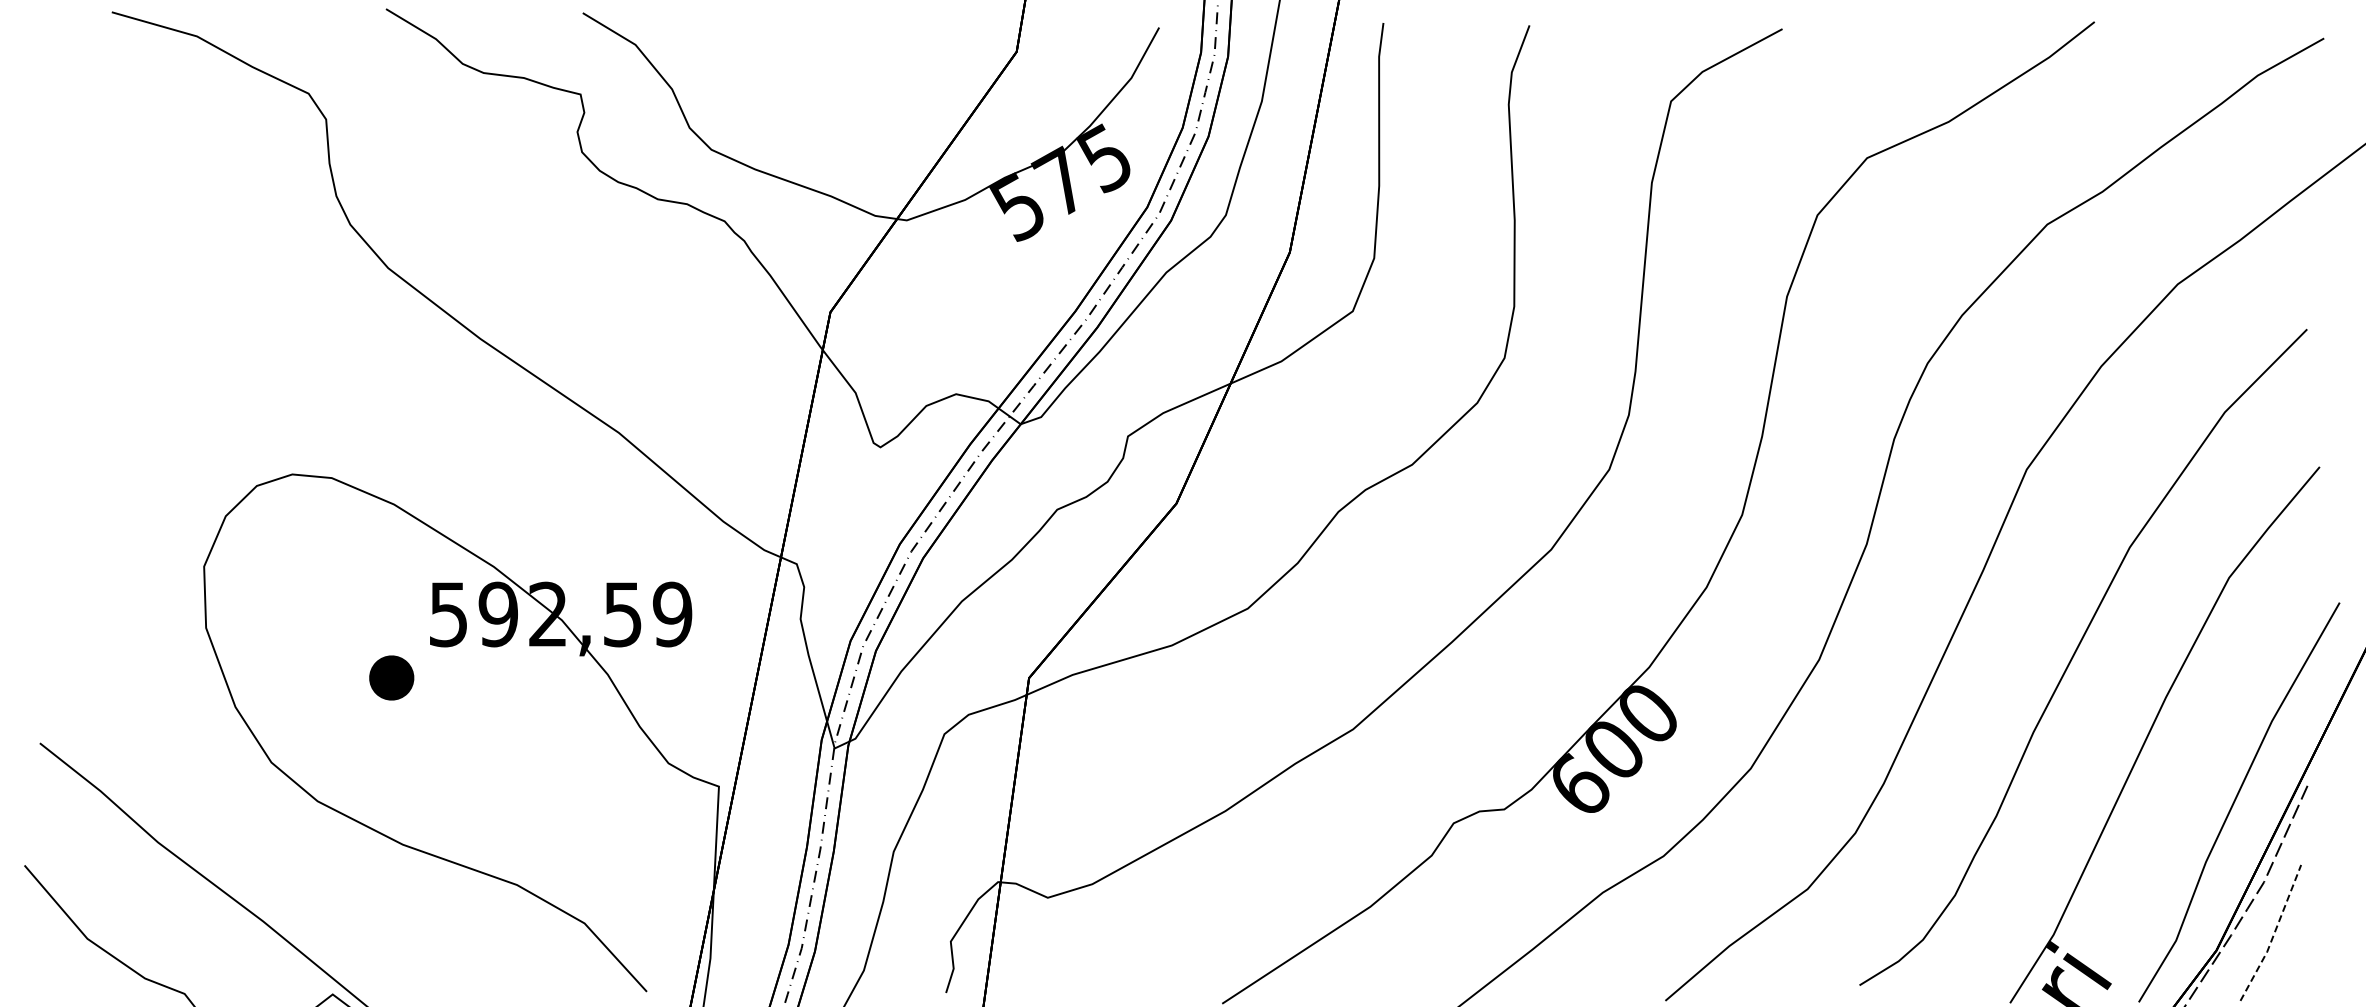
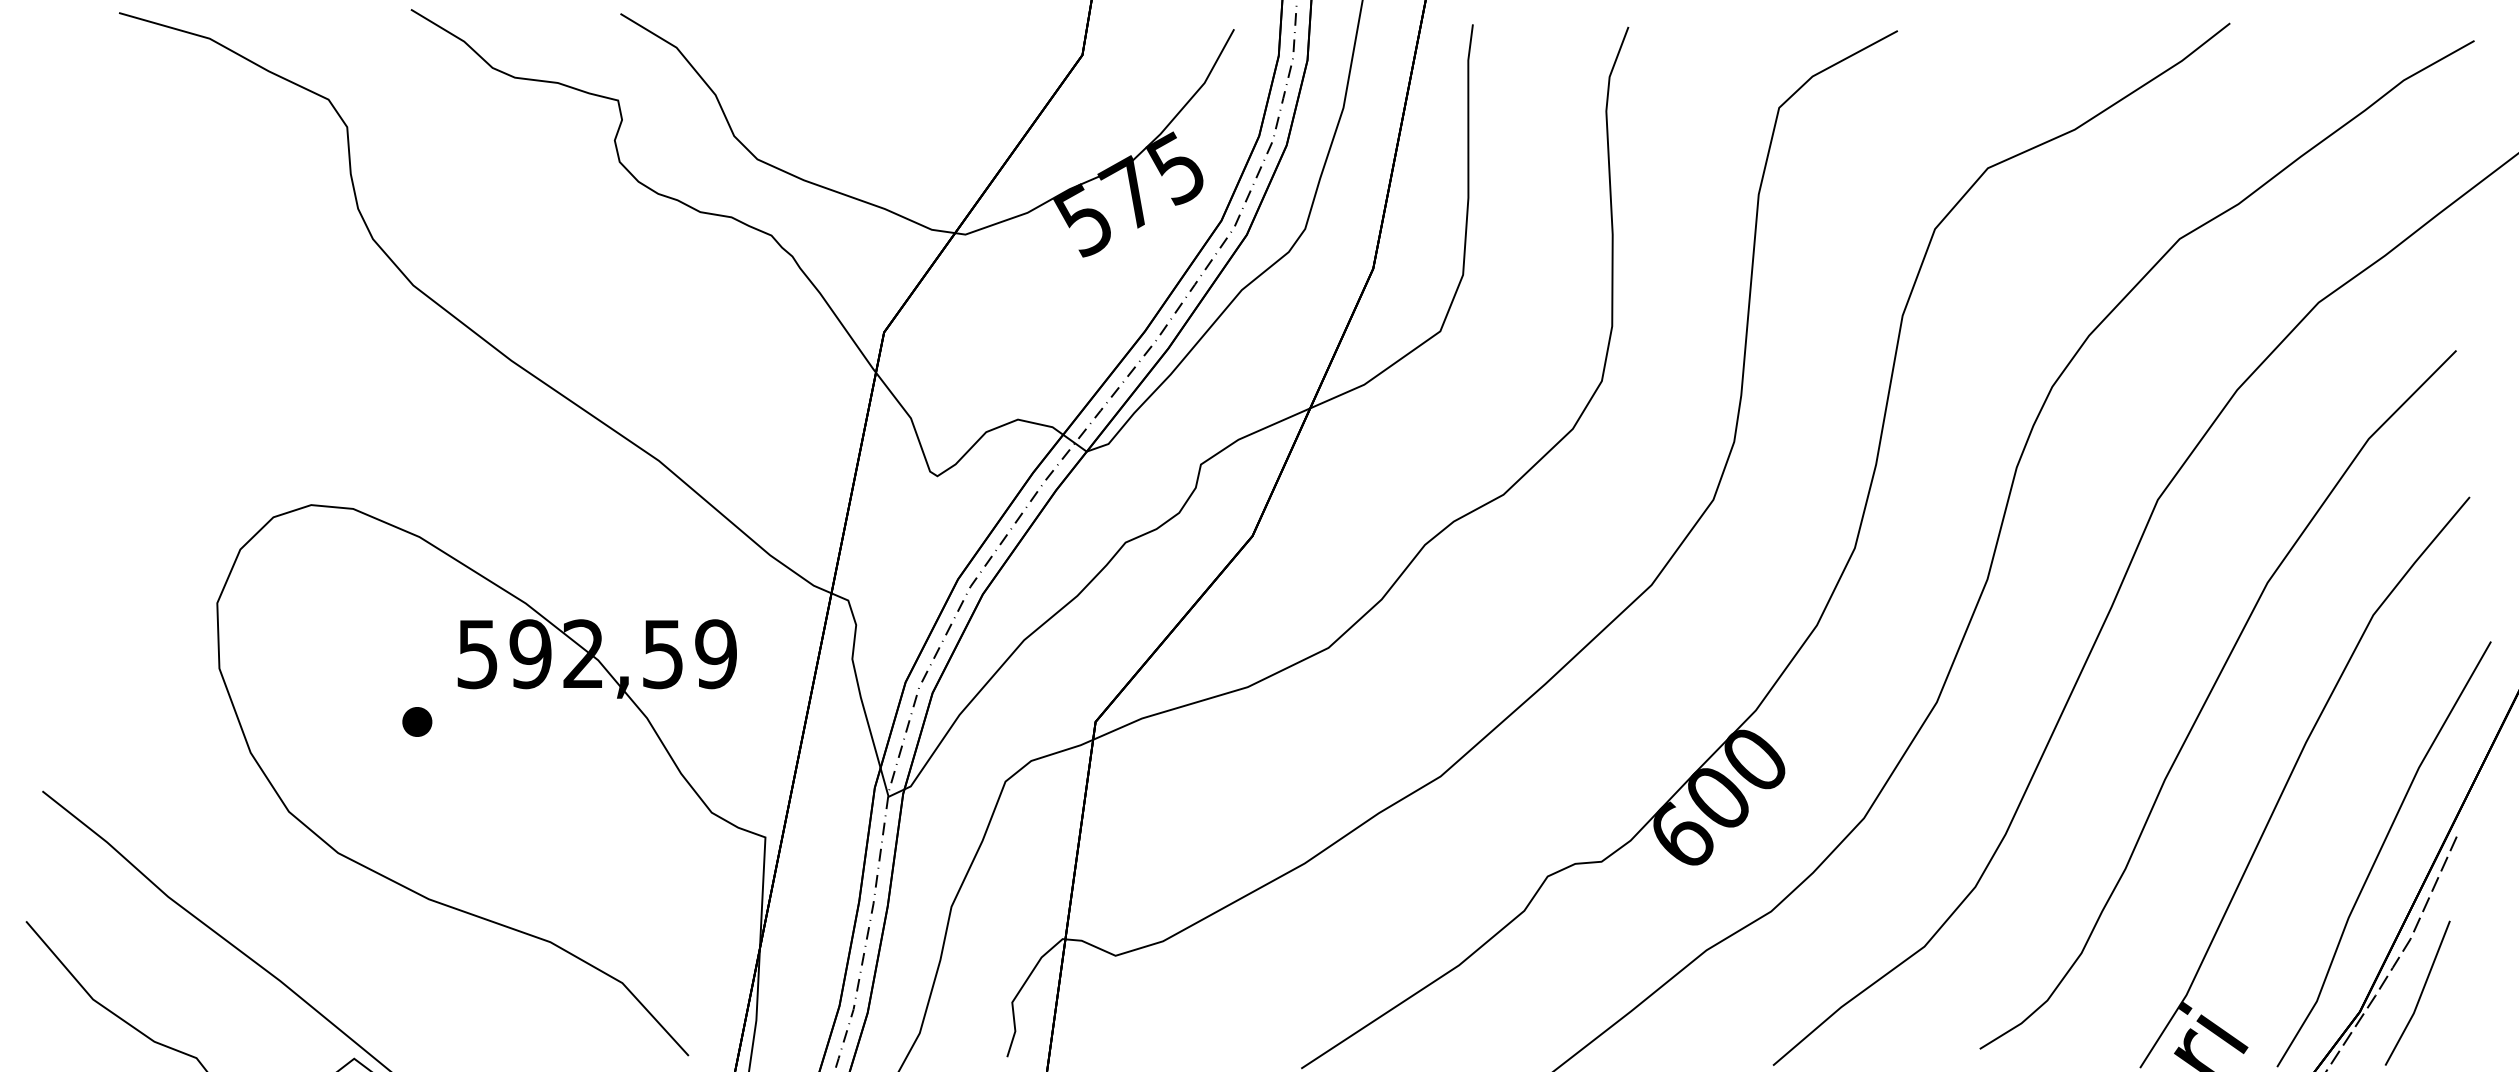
part: (392, 678) -> (417, 722), size x0.62
line: (2274, 934) -> (2421, 994), dashed -> solid

